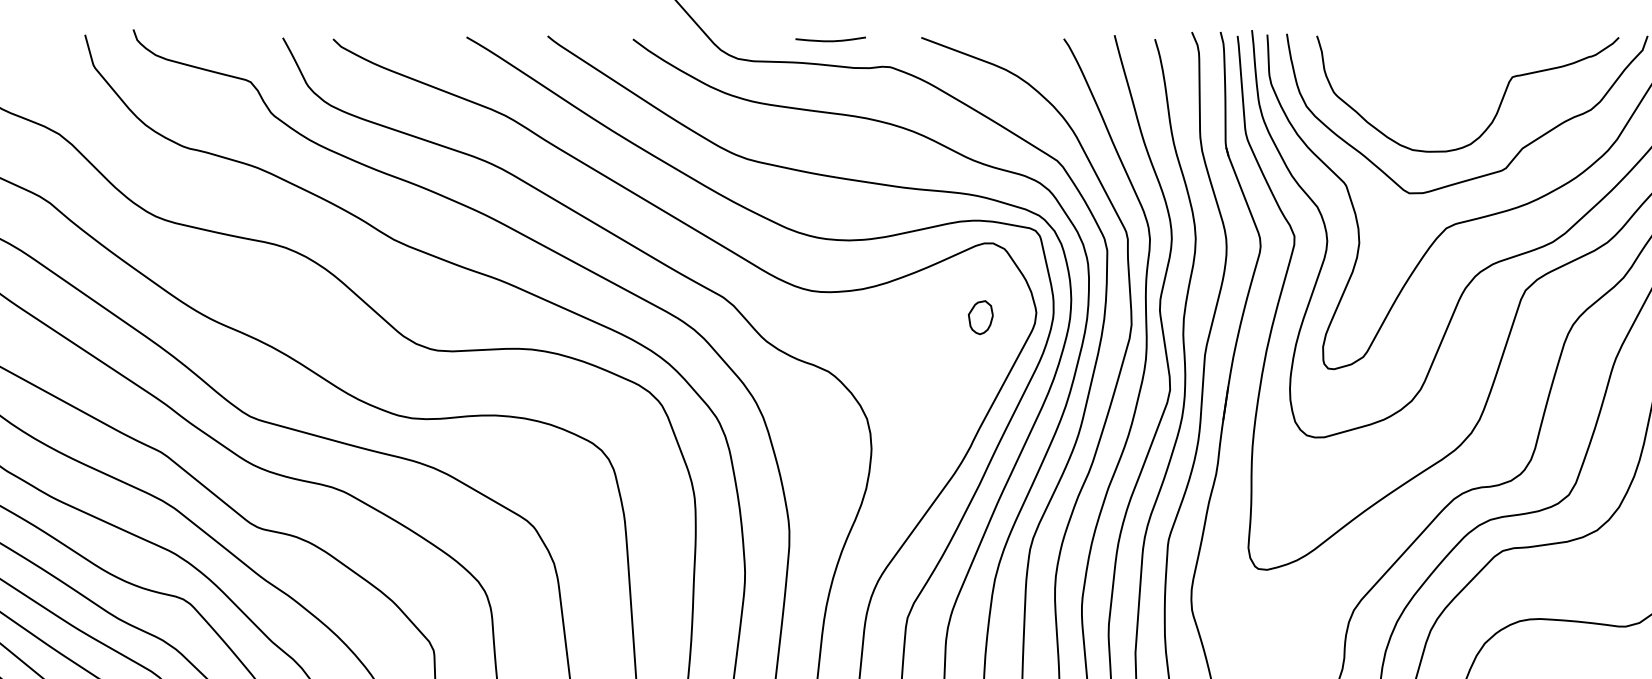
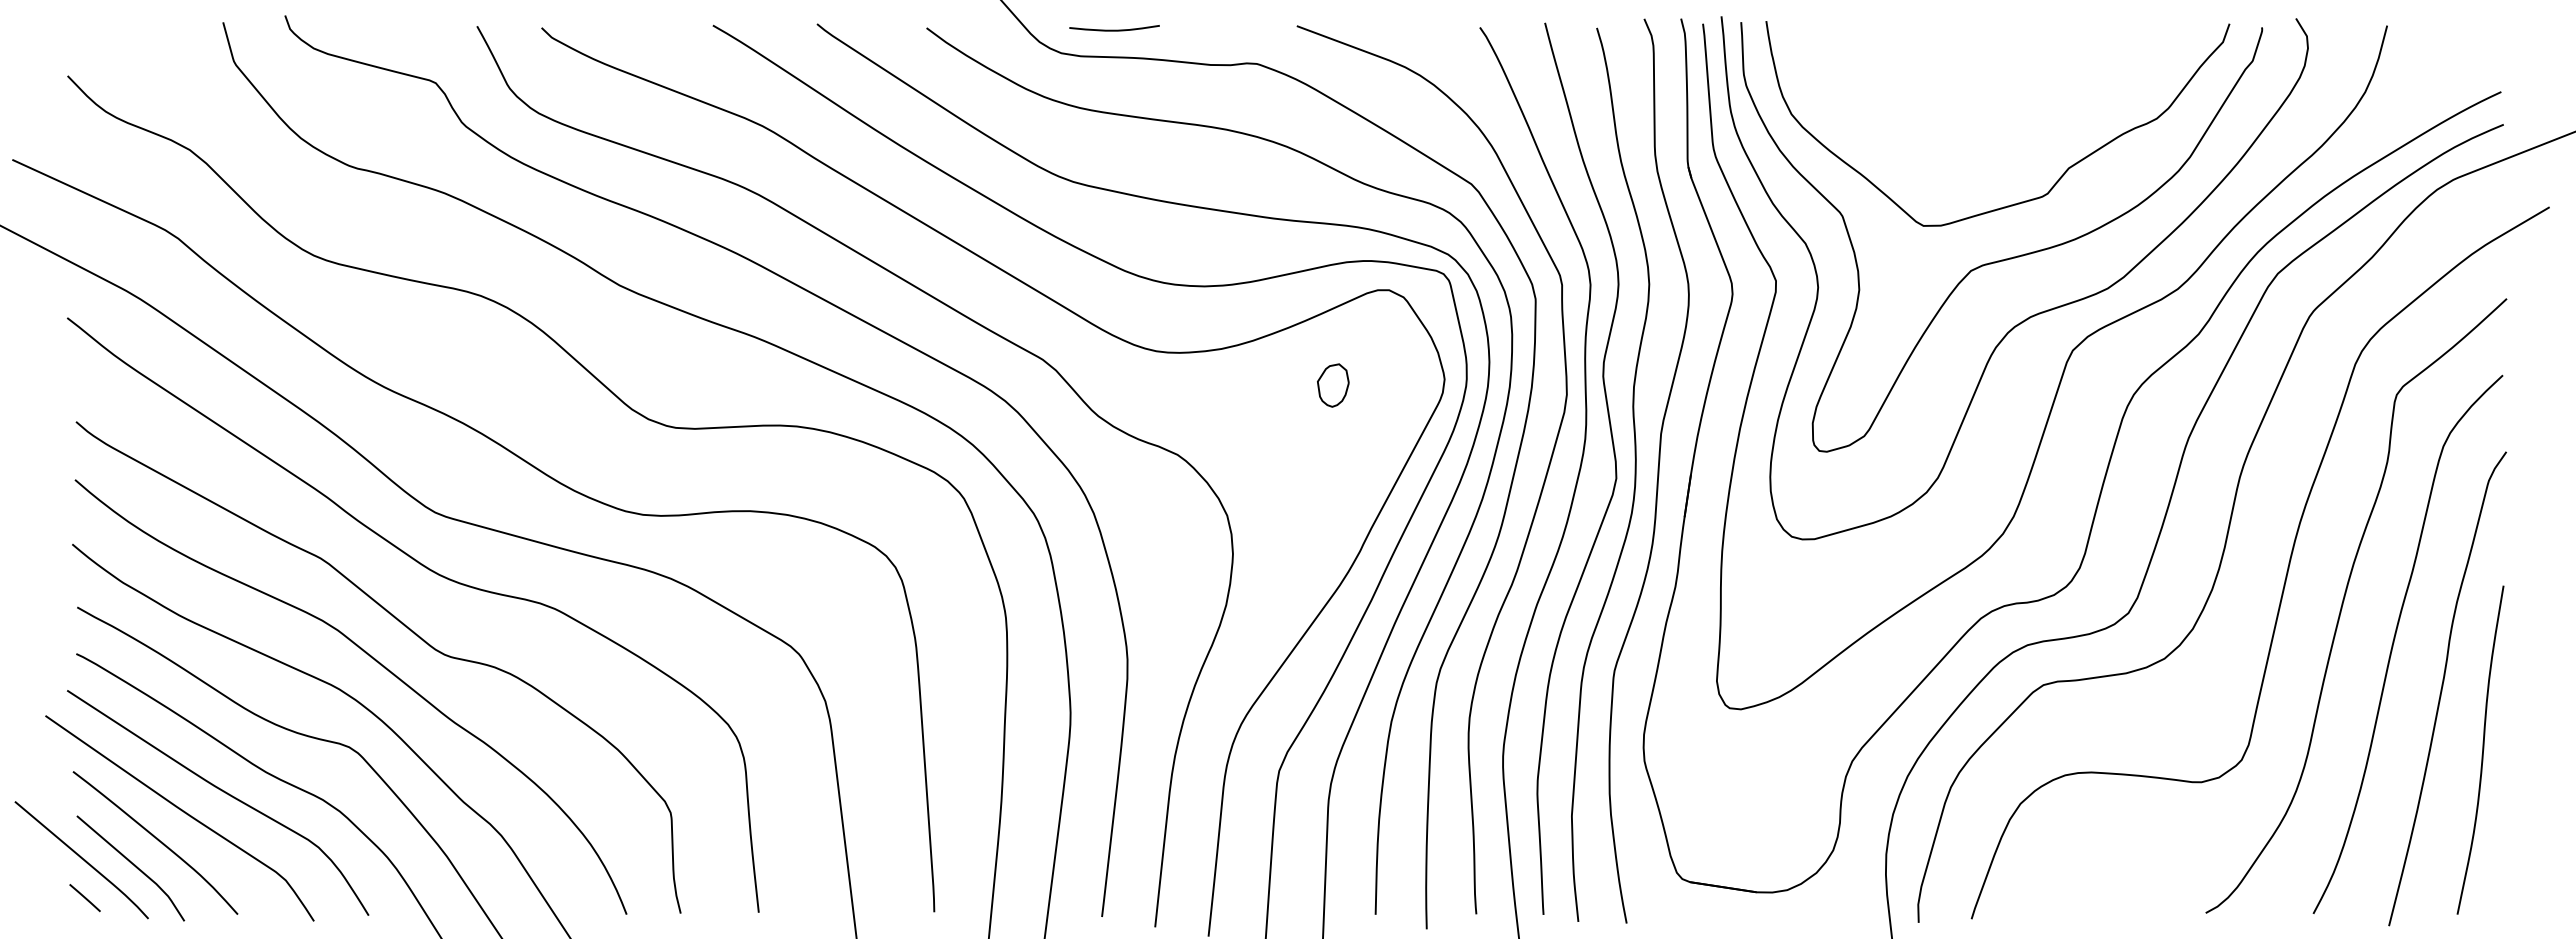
curve: (830, 40) -> (1114, 29), moved
curve: (1498, 108) -> (2037, 116), removed
part: (980, 317) -> (1333, 385), moved

